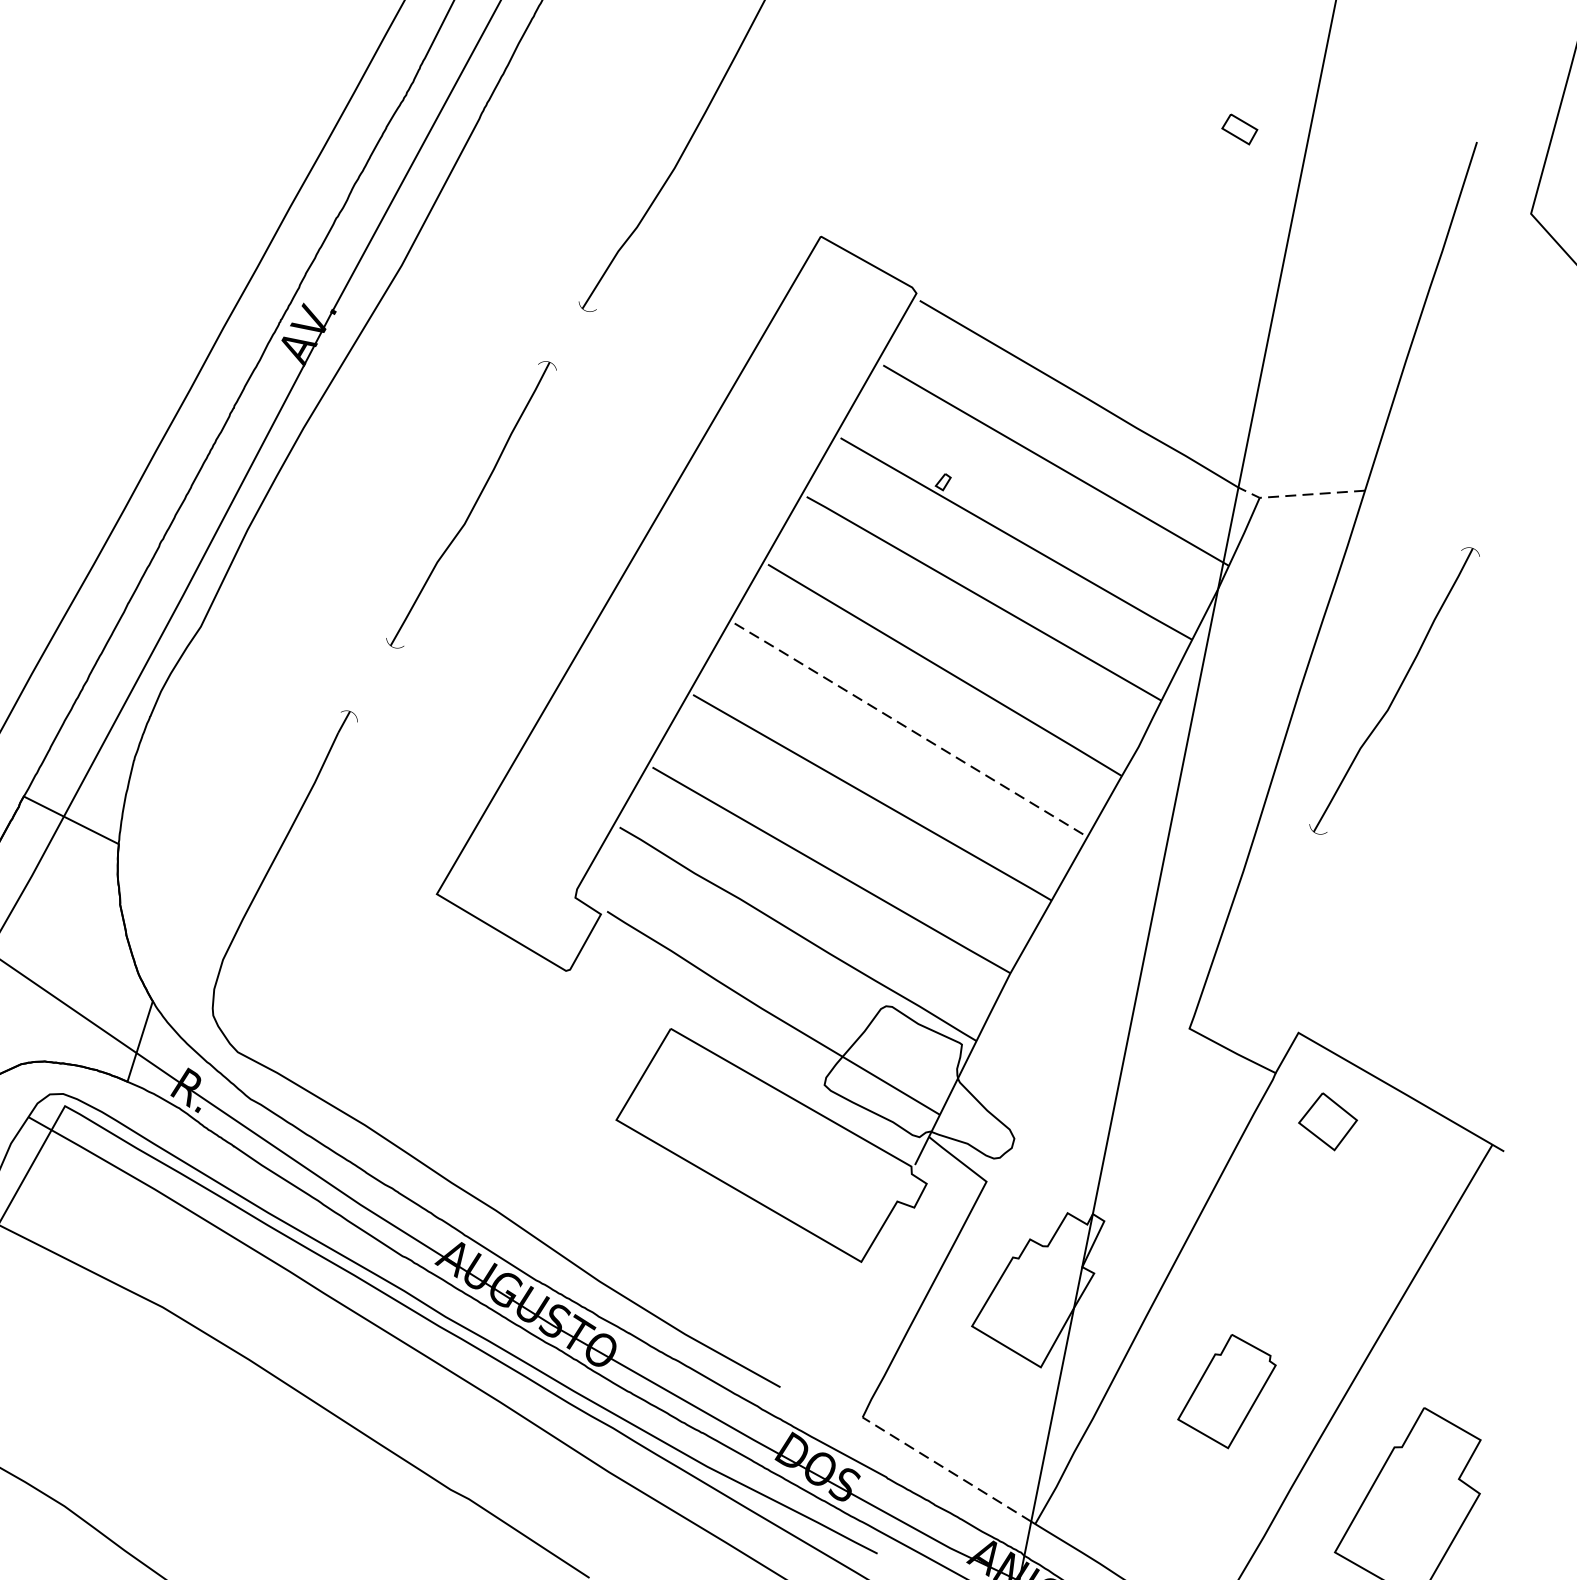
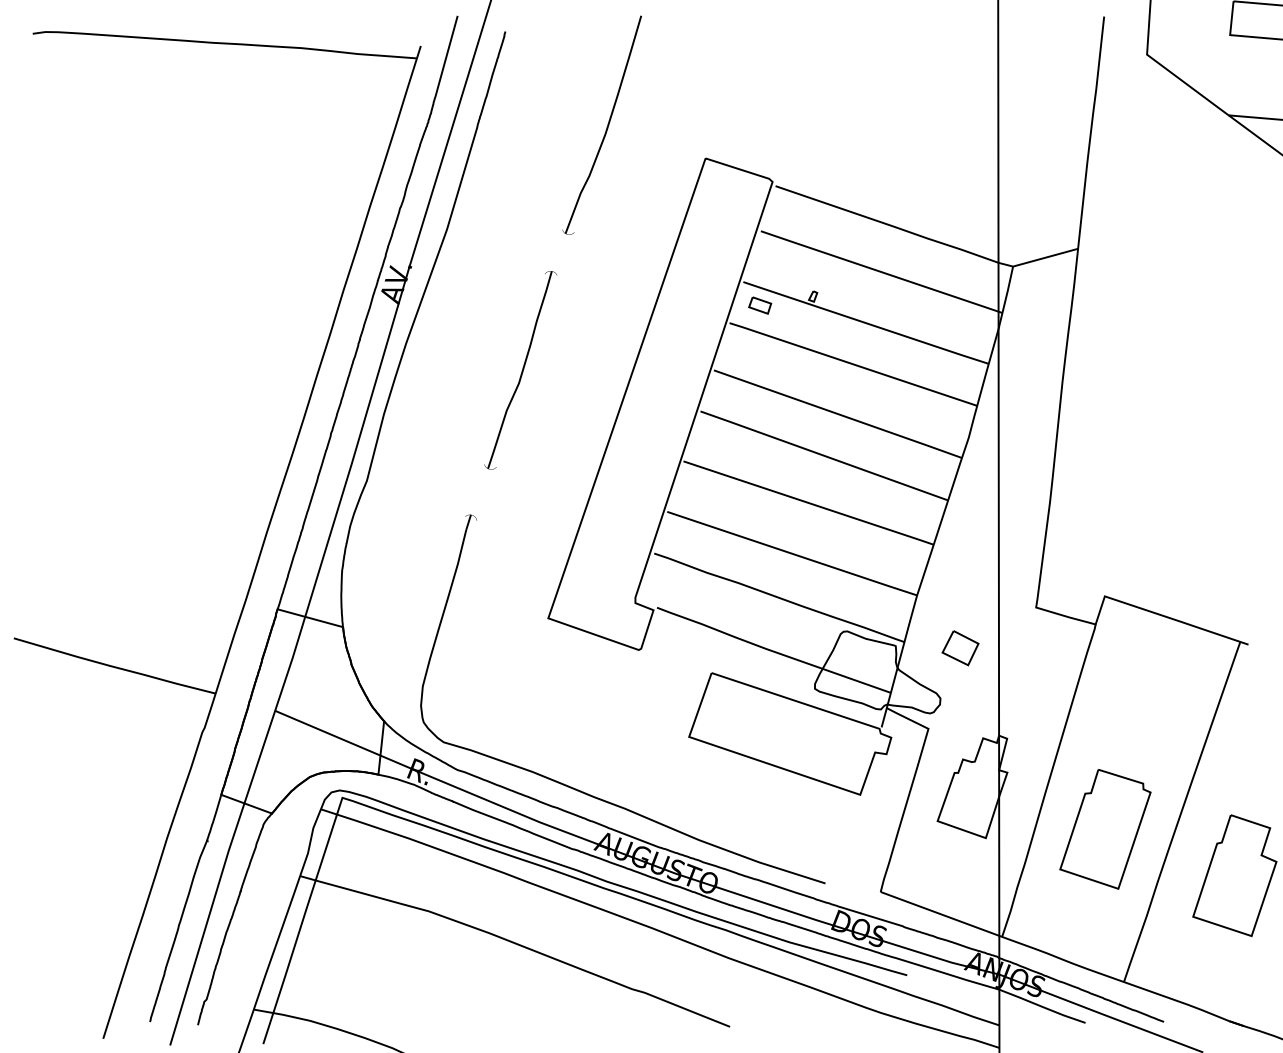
part: (1240, 129) -> (760, 305), moved
line: (1297, 495) -> (1036, 260), dashed -> solid
part: (1394, 691) -> (1121, 370), removed
line: (909, 729) -> (823, 455), dashed -> solid
part: (1327, 1122) -> (960, 648), moved
part: (1227, 1391) -> (1105, 829), size x1.67
line: (946, 1468) -> (939, 913), dashed -> solid

